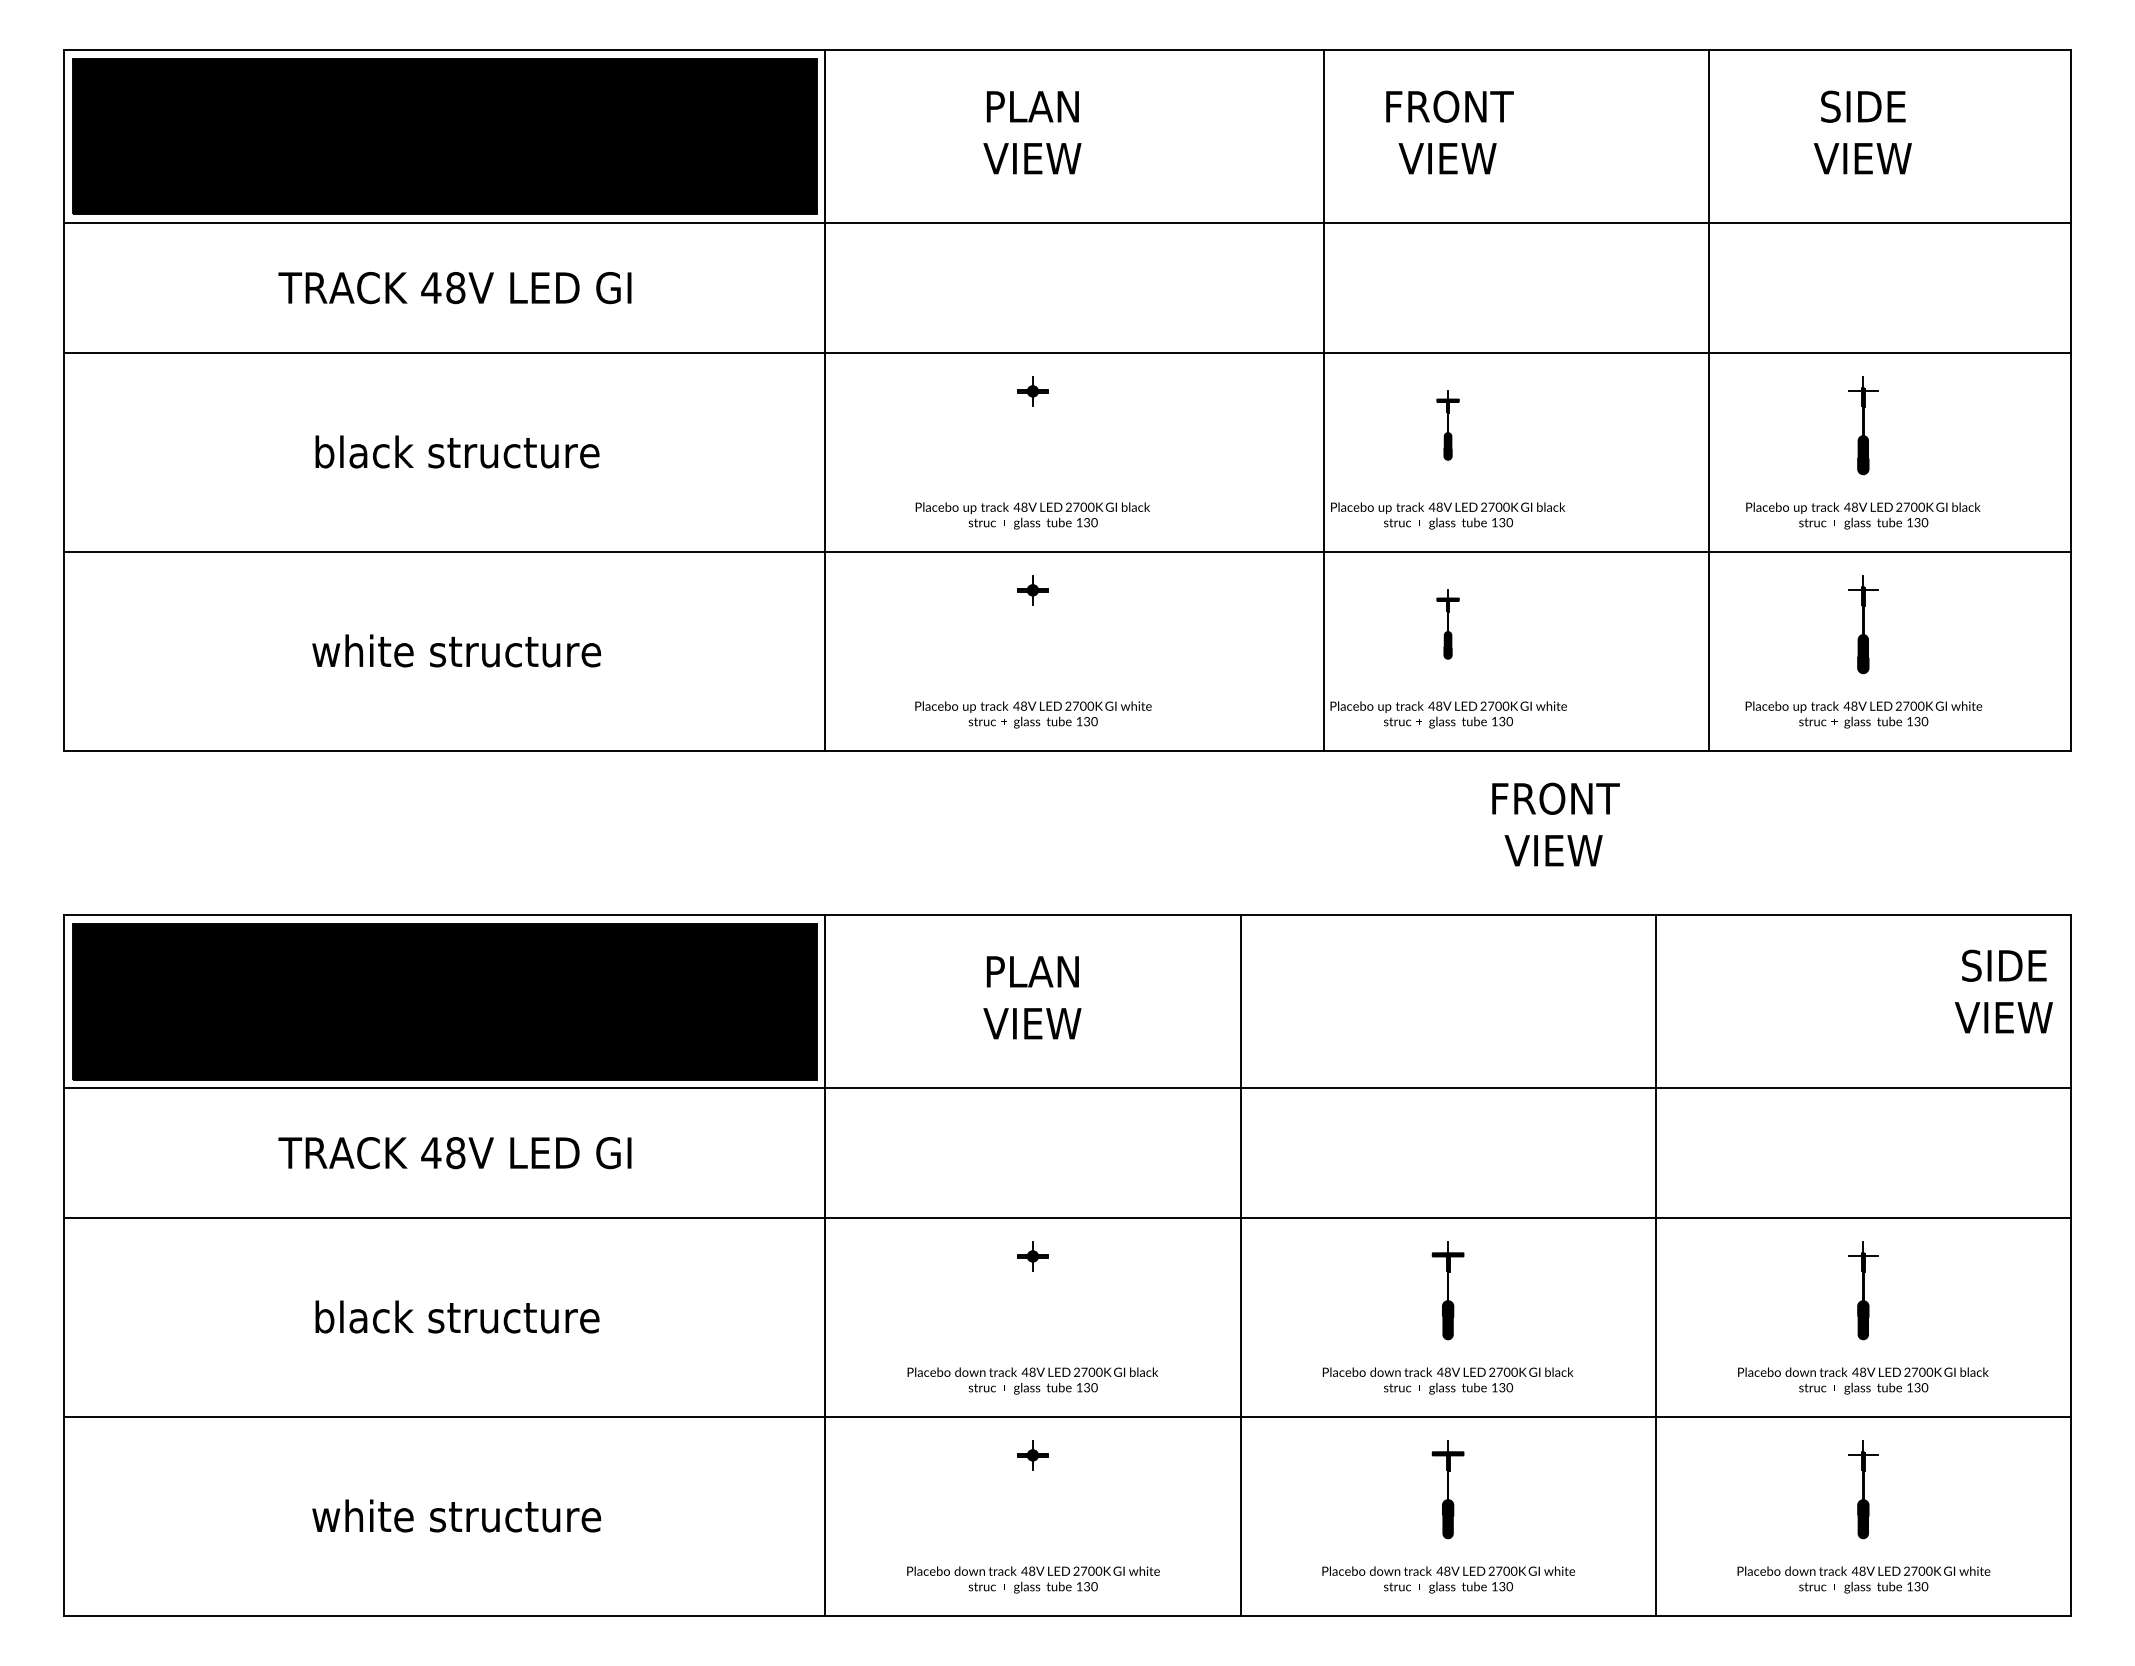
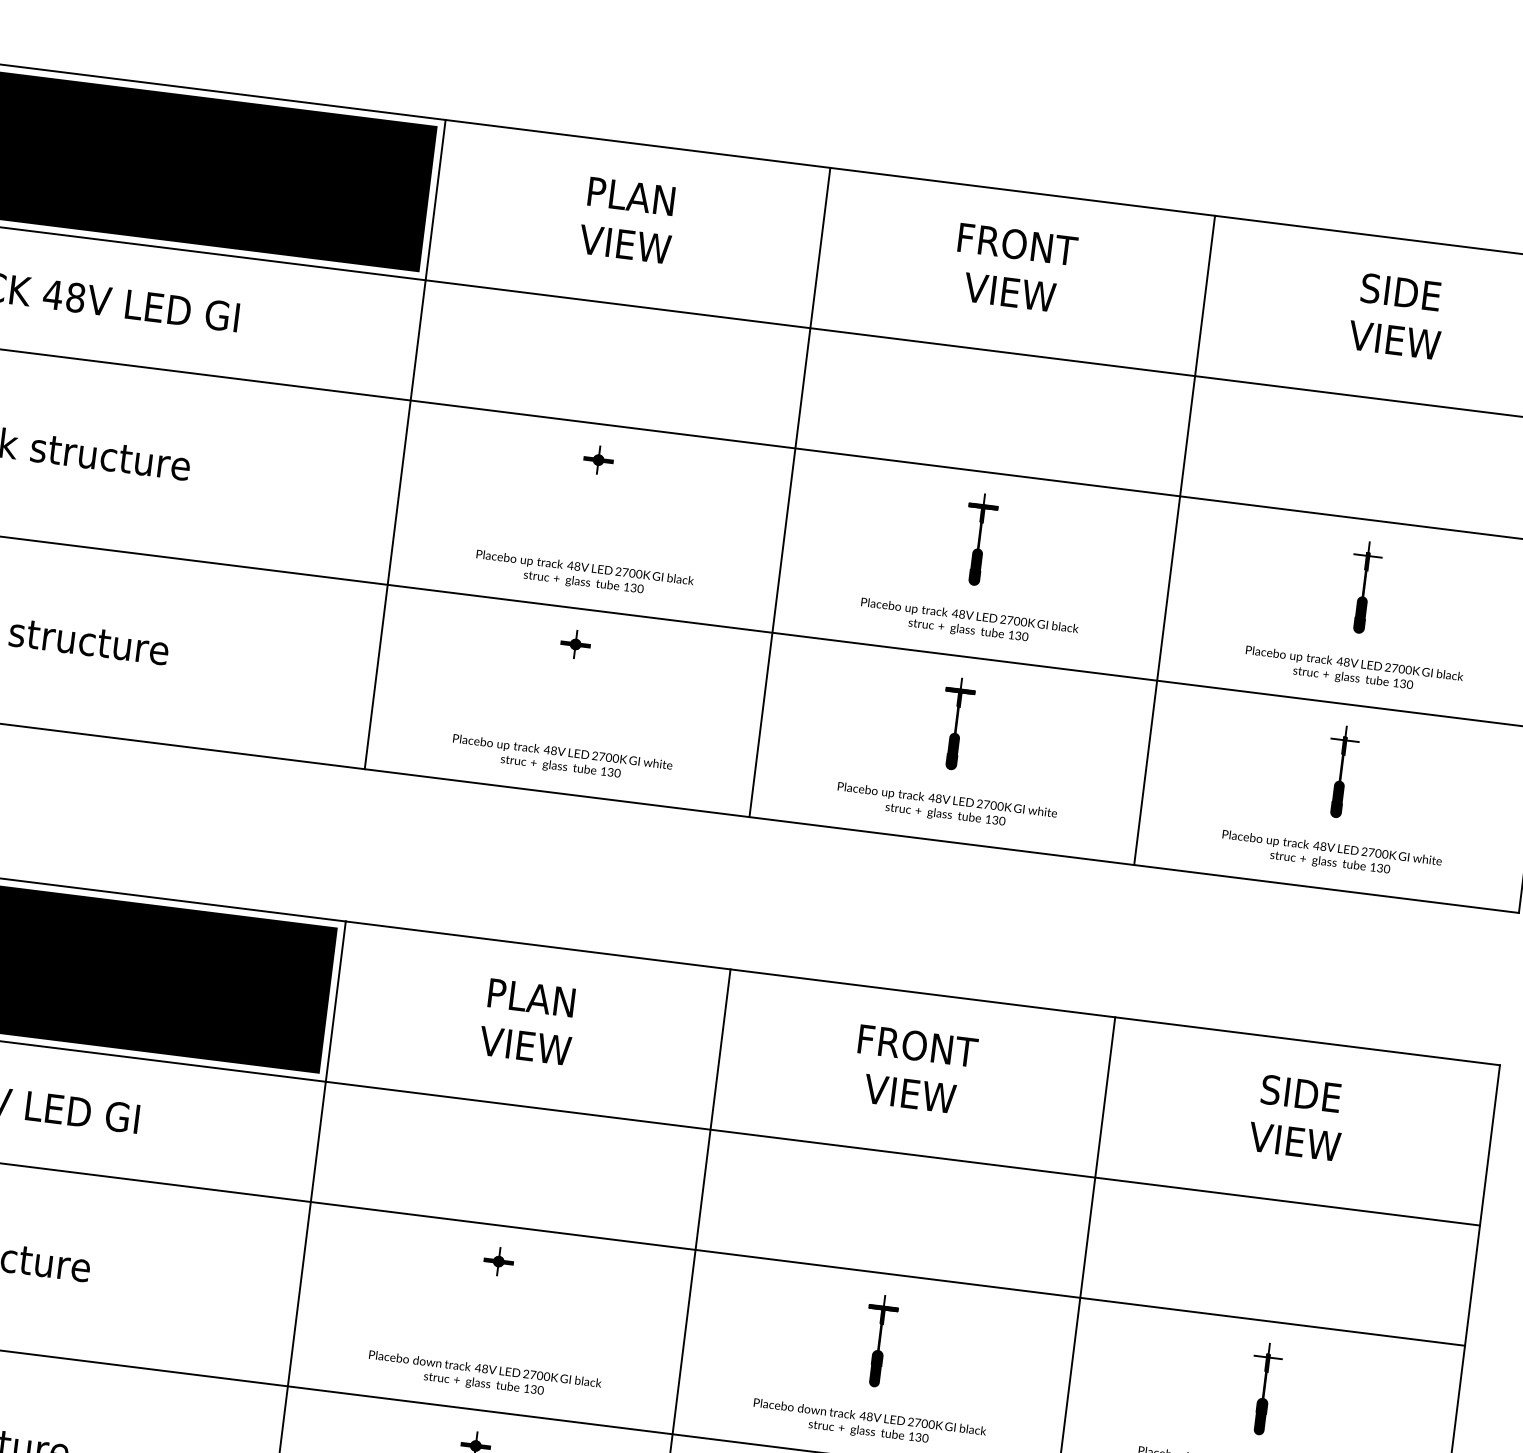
line: (1323, 400) -> (789, 492), moved
line: (1708, 400) -> (1174, 540), moved
part: (1447, 425) -> (978, 539), size x1.43
part: (1447, 624) -> (955, 723), size x1.43
text: (1555, 824) -> (914, 1069), moved
text: (2003, 991) -> (1297, 1117), moved

